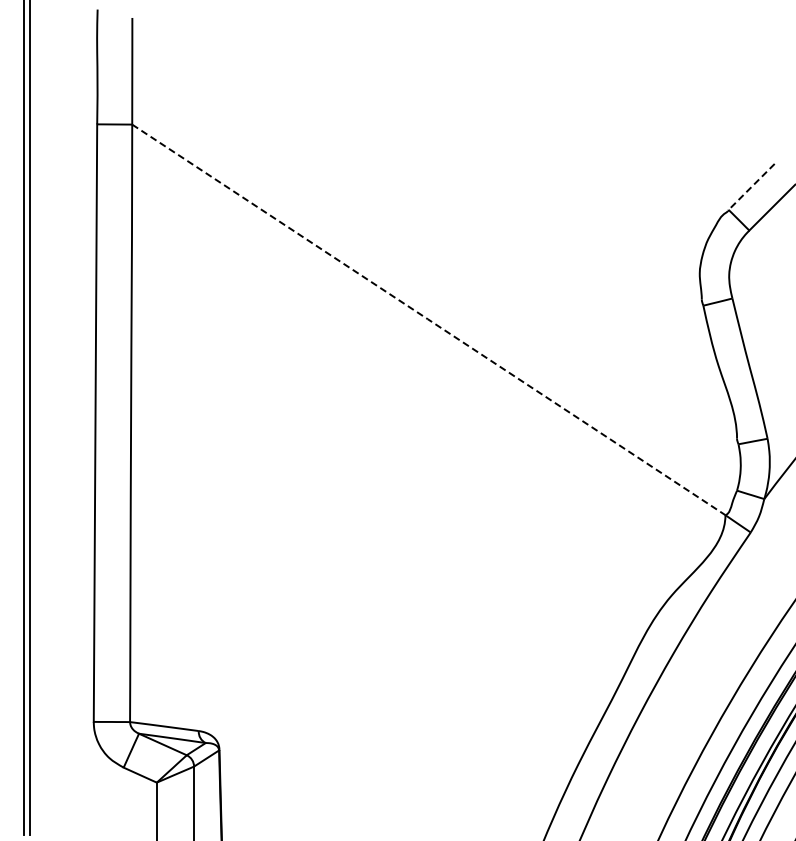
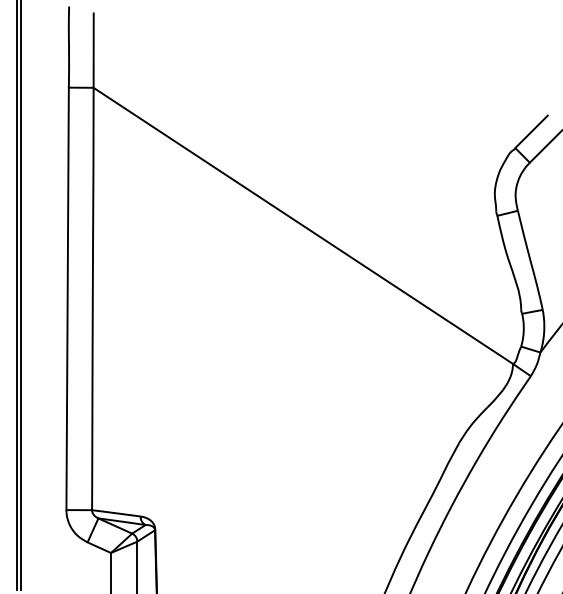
line: (751, 187) -> (531, 132), dashed -> solid
line: (428, 319) -> (303, 225), dashed -> solid

